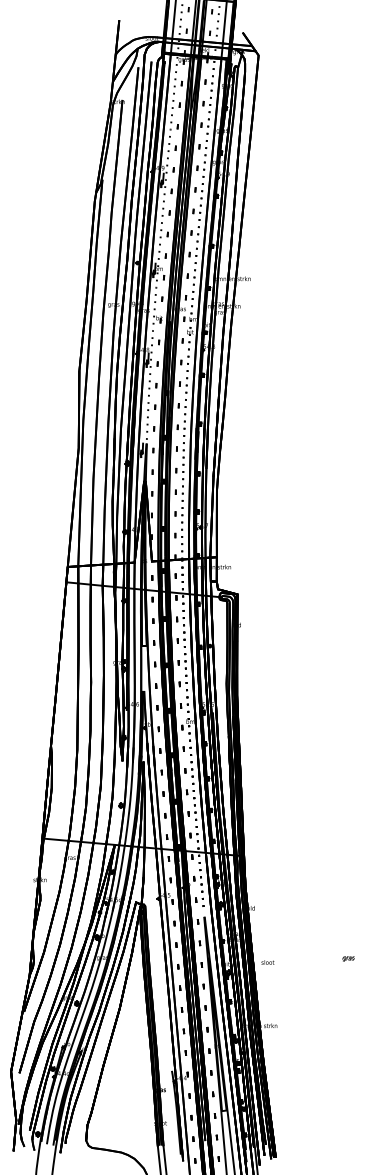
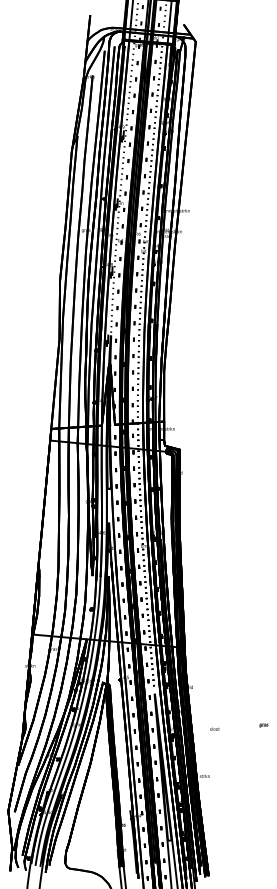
text: (267, 962) -> (214, 729), moved

